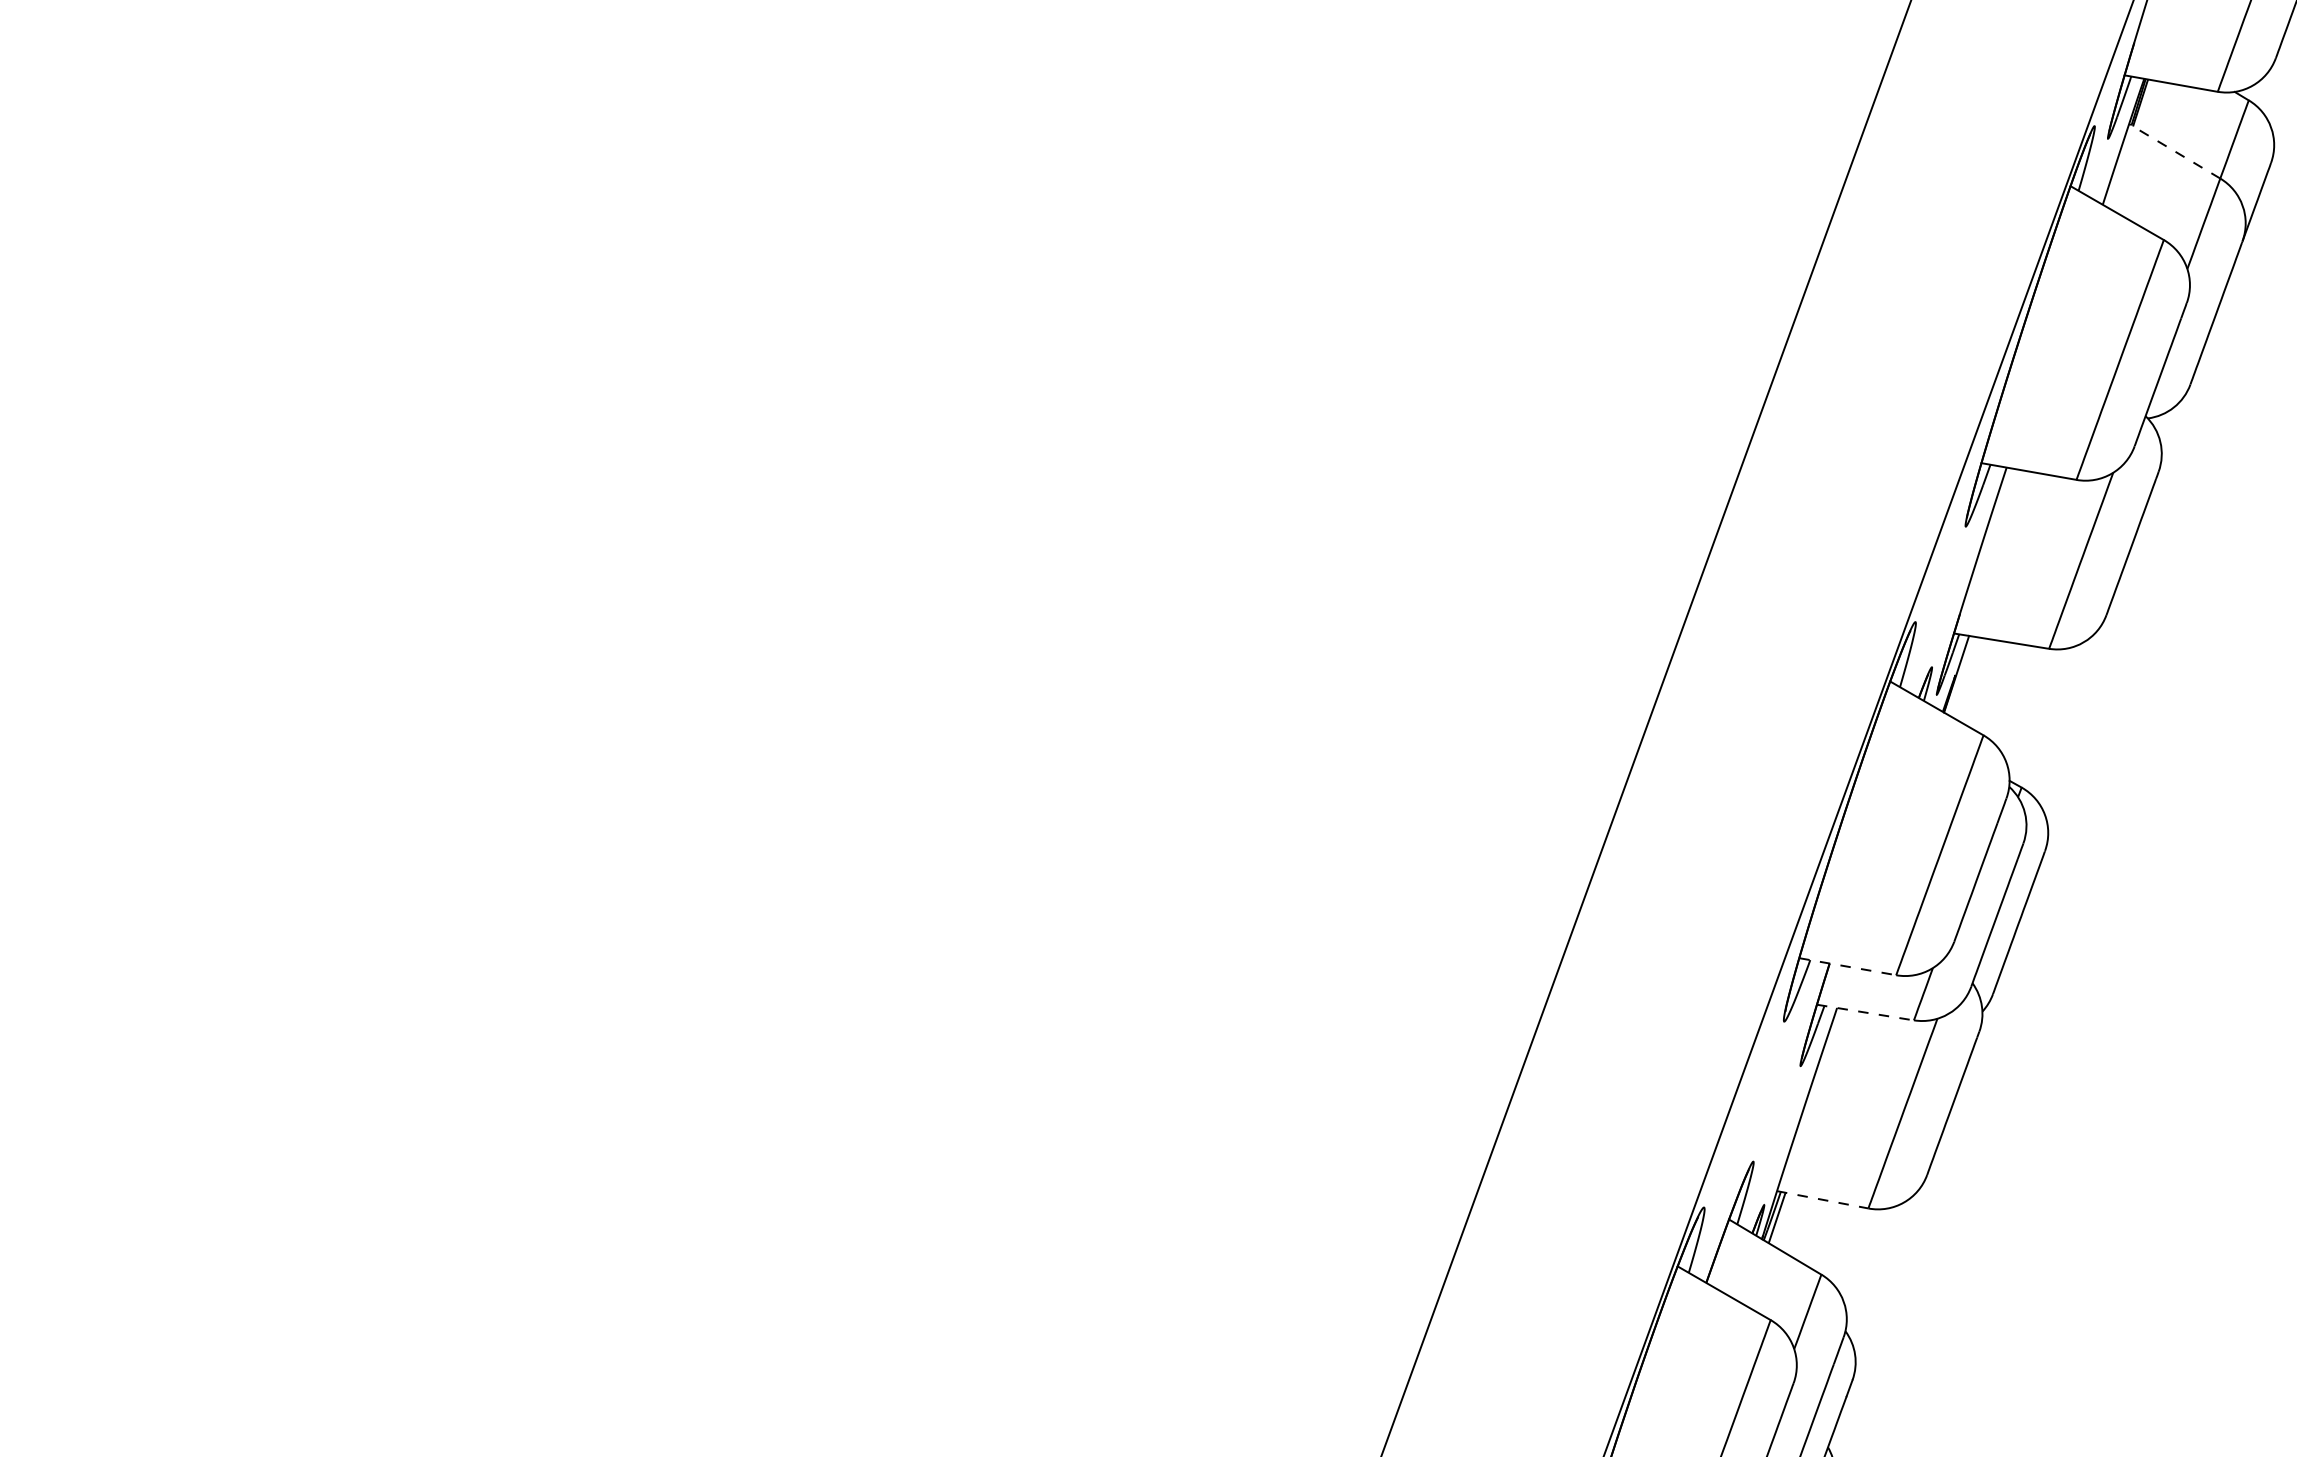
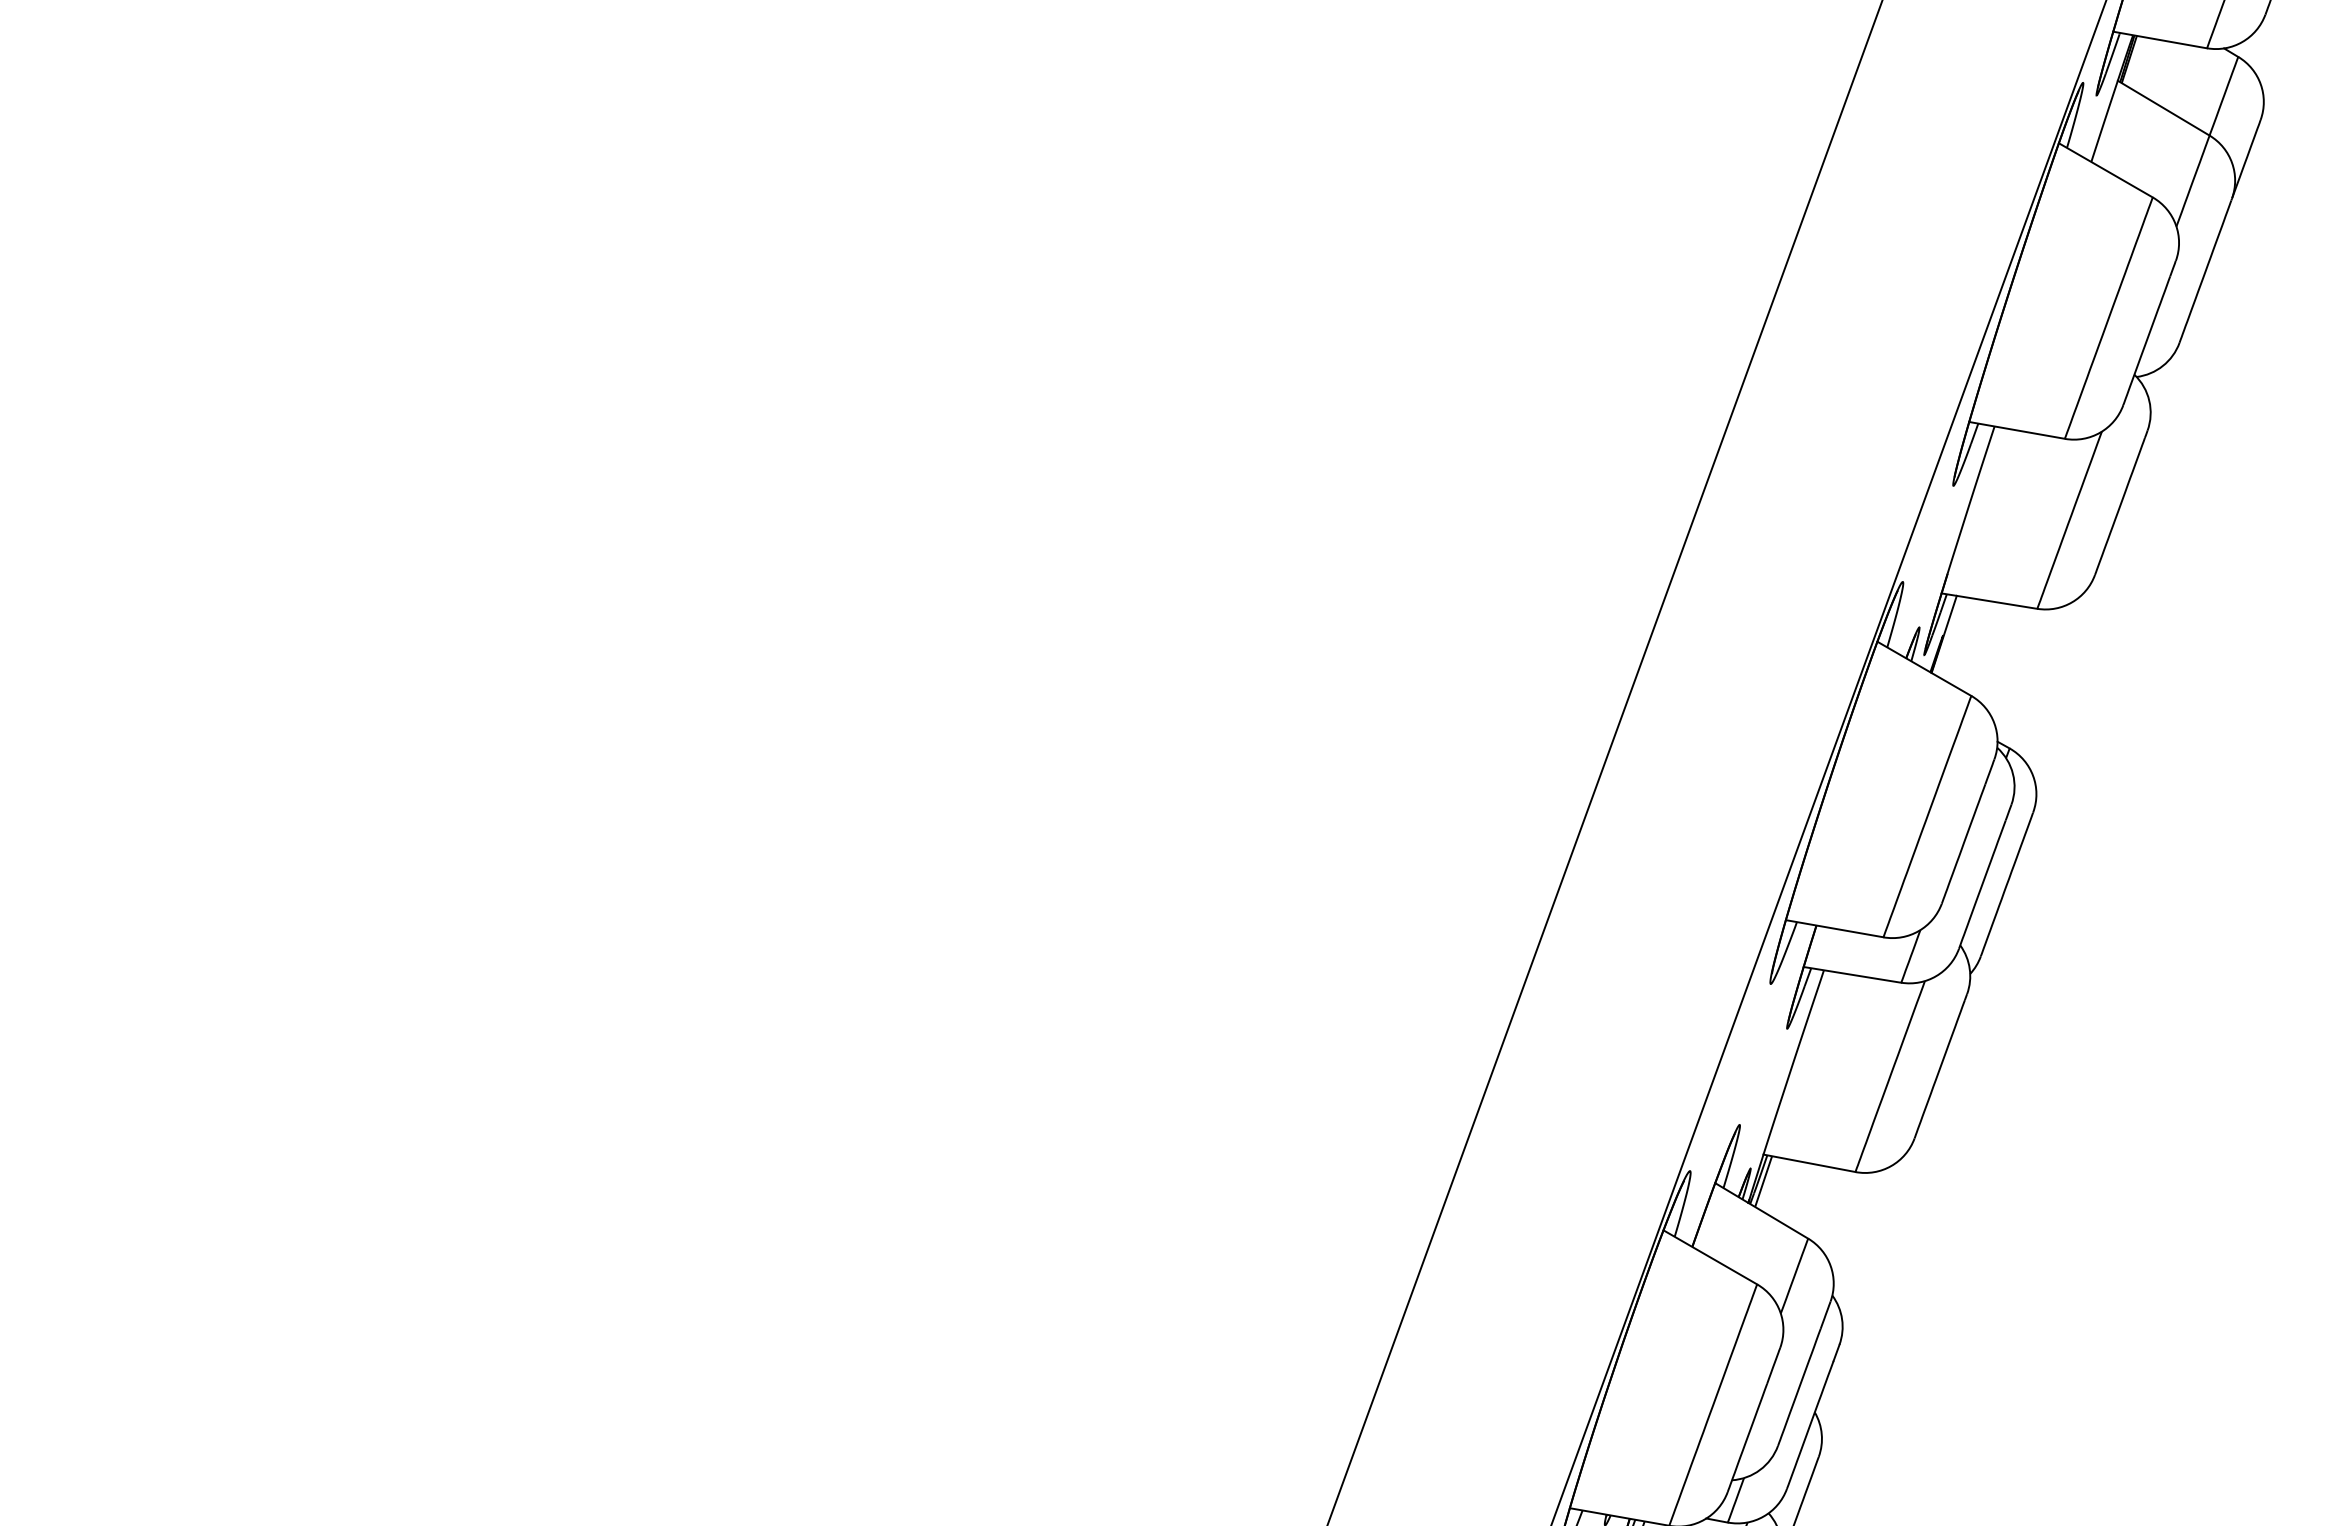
line: (2174, 150) -> (2163, 107), dashed -> solid
line: (1847, 966) -> (1834, 928), dashed -> solid
line: (1865, 1012) -> (1852, 974), dashed -> solid
line: (1822, 1199) -> (1809, 1163), dashed -> solid

